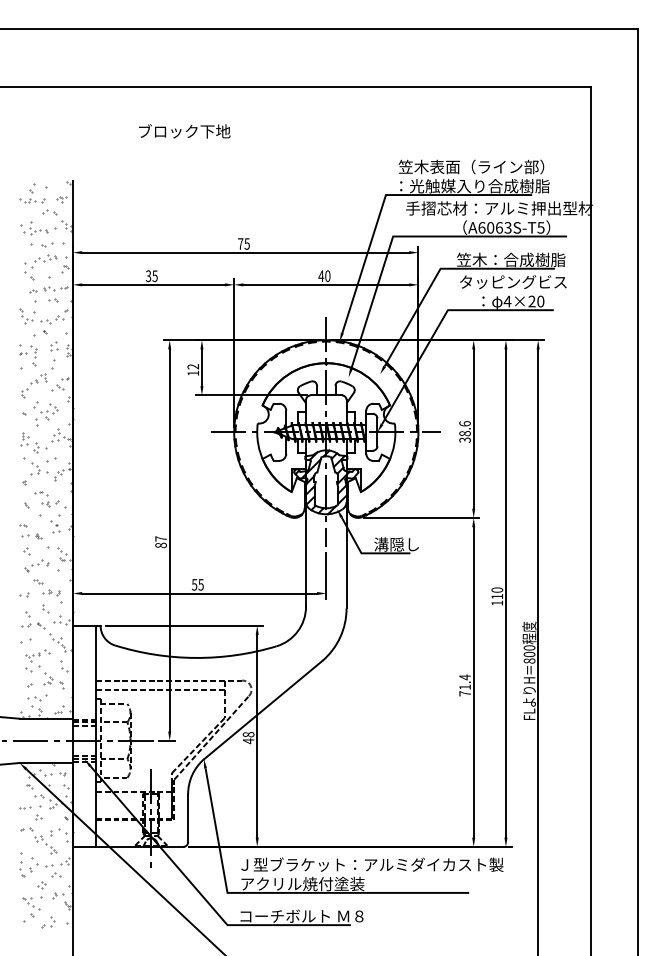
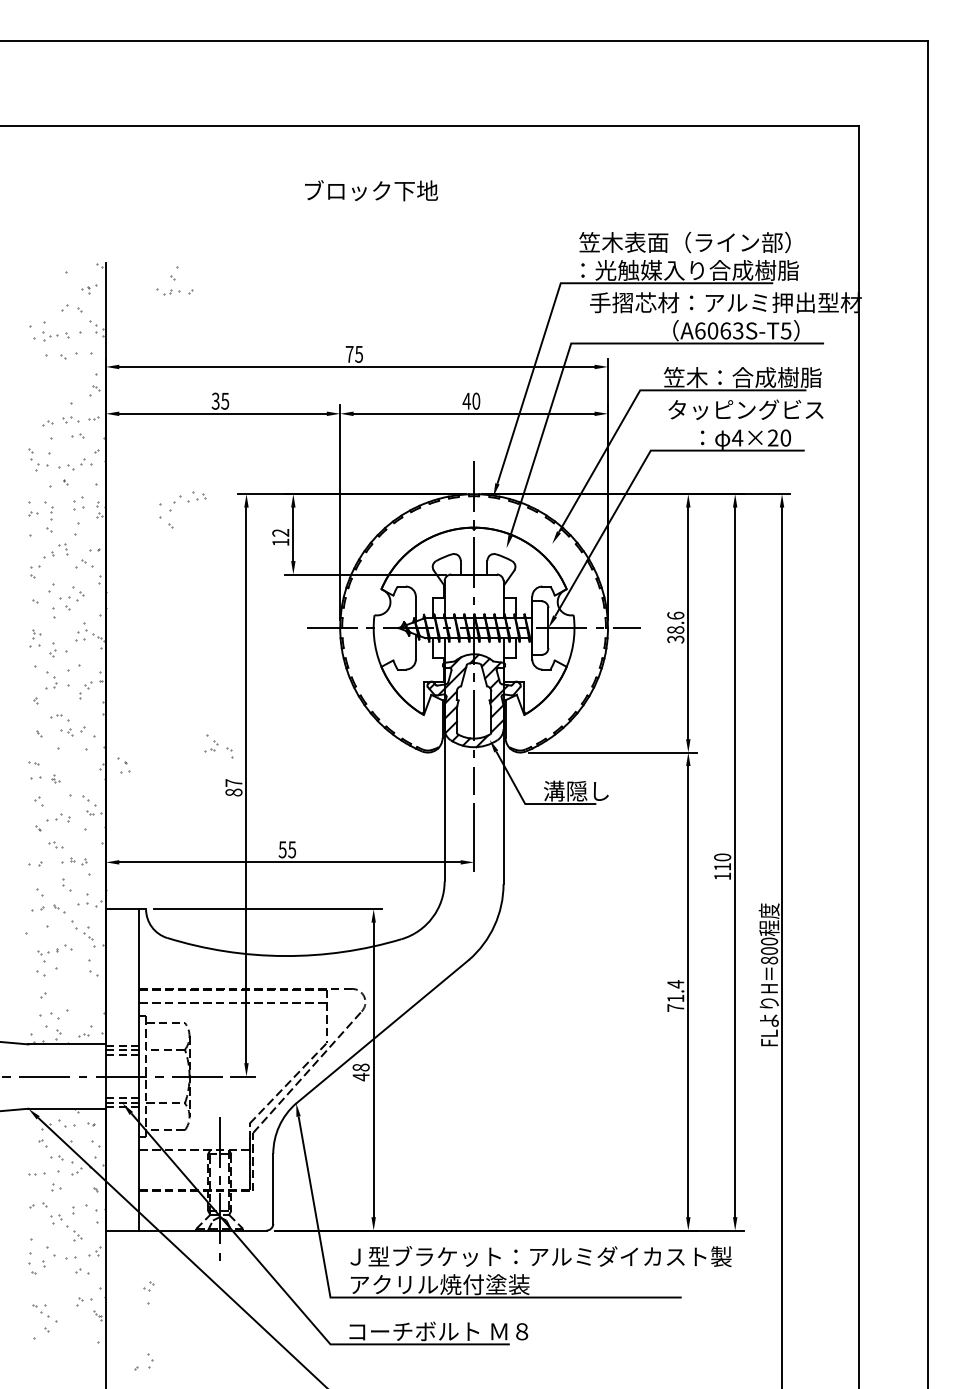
text: (184, 131) -> (371, 190), moved
part: (32, 193) -> (174, 281), moved
part: (44, 262) -> (188, 503), moved
part: (55, 526) -> (124, 764), moved
part: (25, 640) -> (36, 930), size x1.6
part: (53, 680) -> (218, 746), moved
part: (41, 889) -> (148, 1292), moved
part: (48, 922) -> (144, 1362), moved

